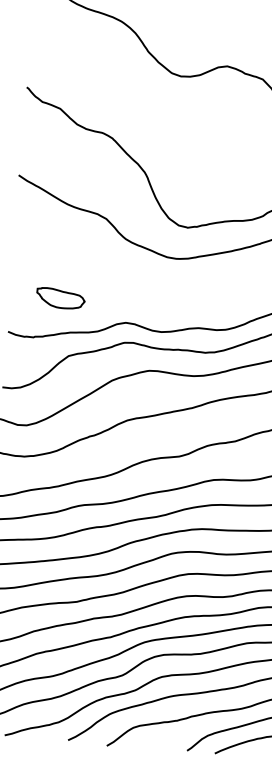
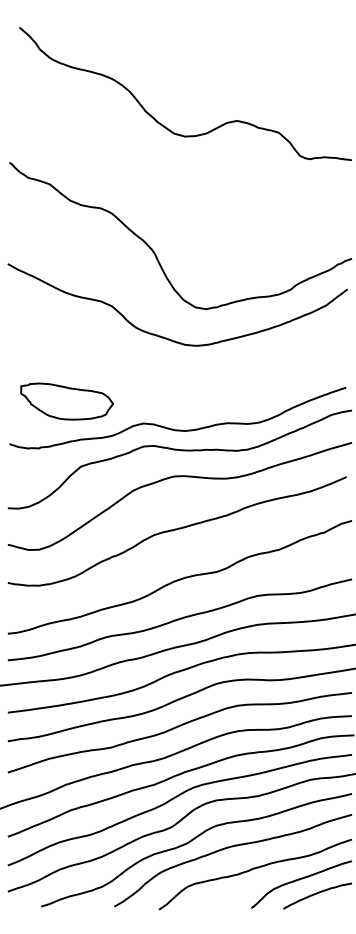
part: (60, 298) -> (66, 401), size x1.67

